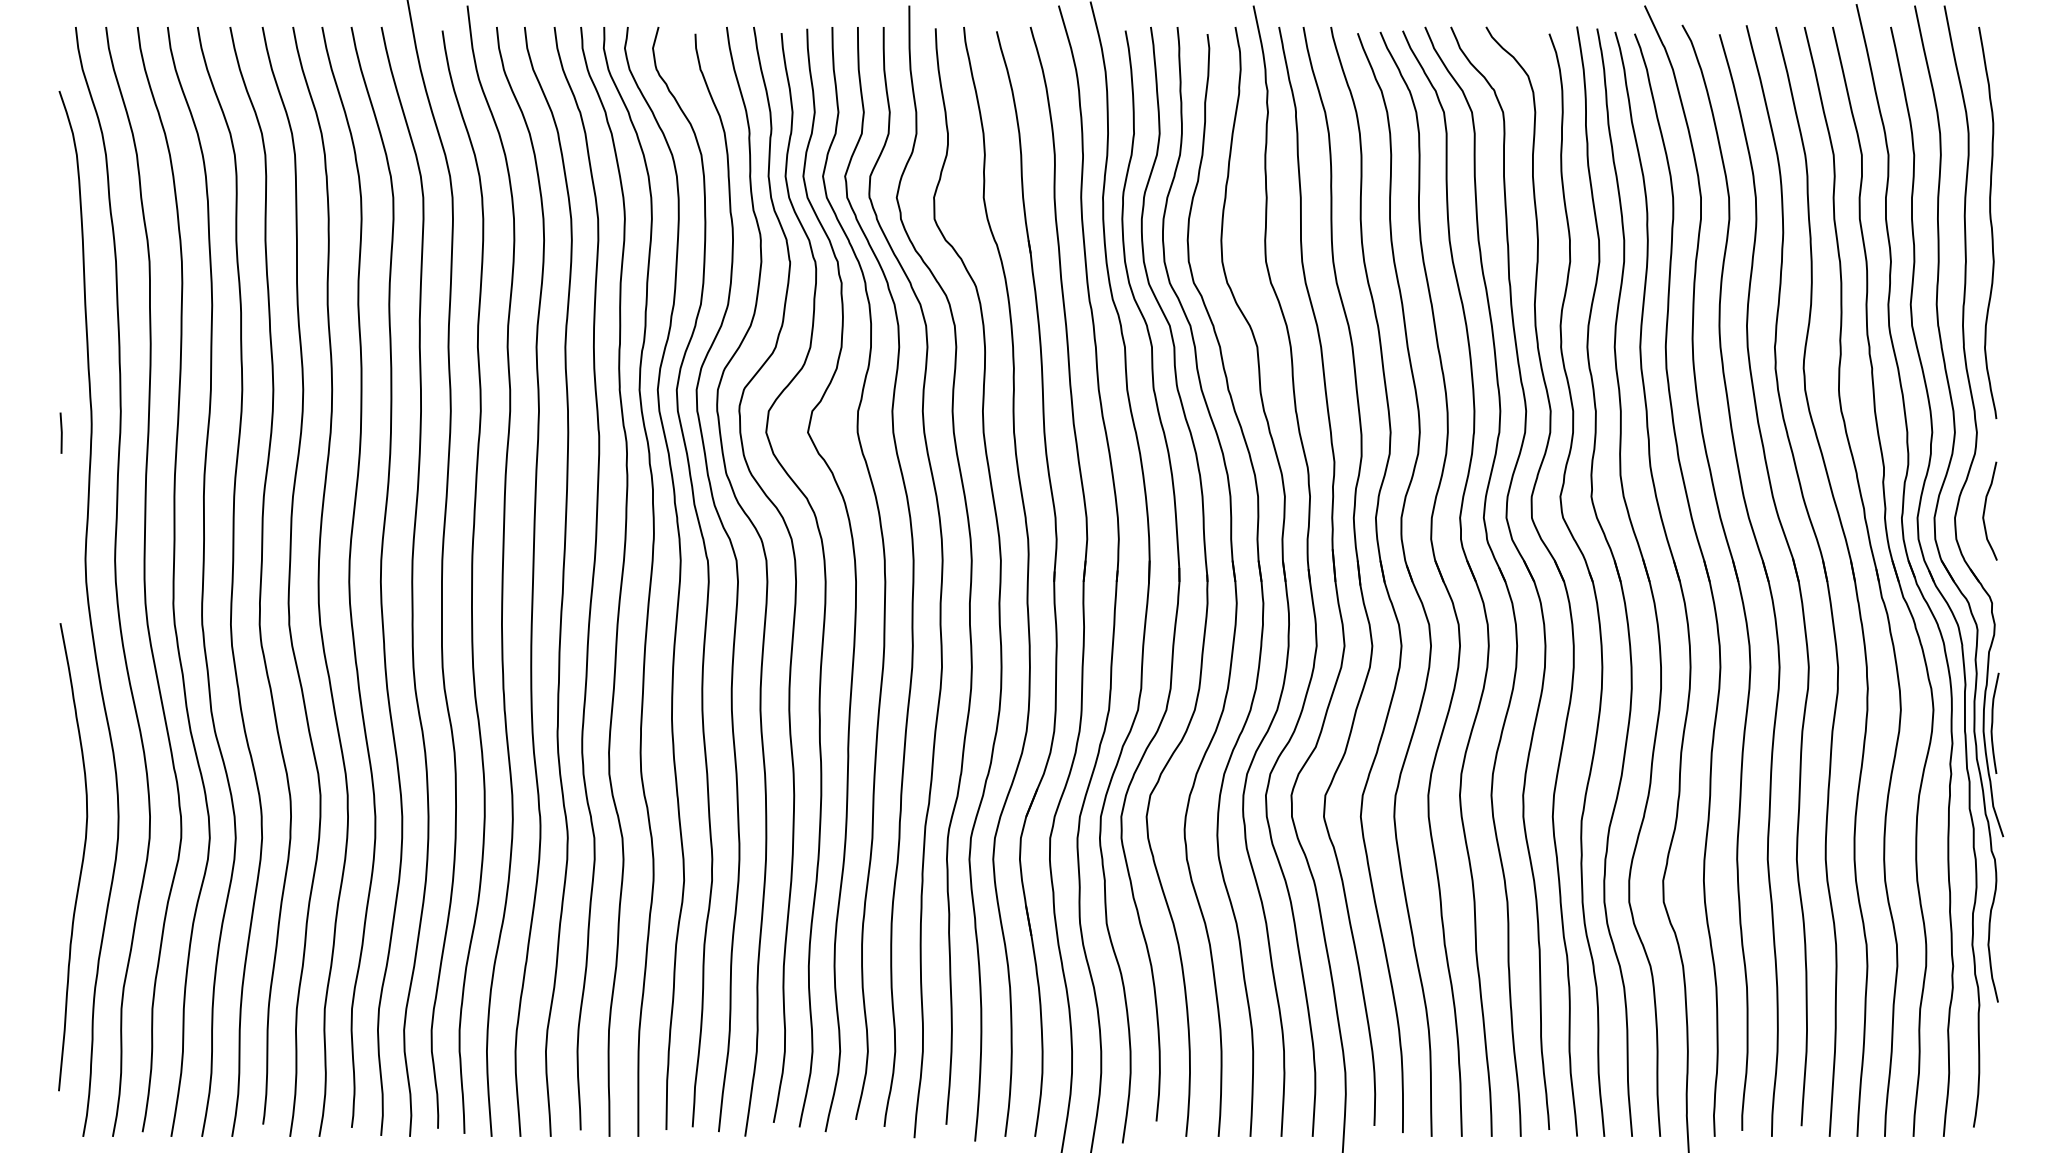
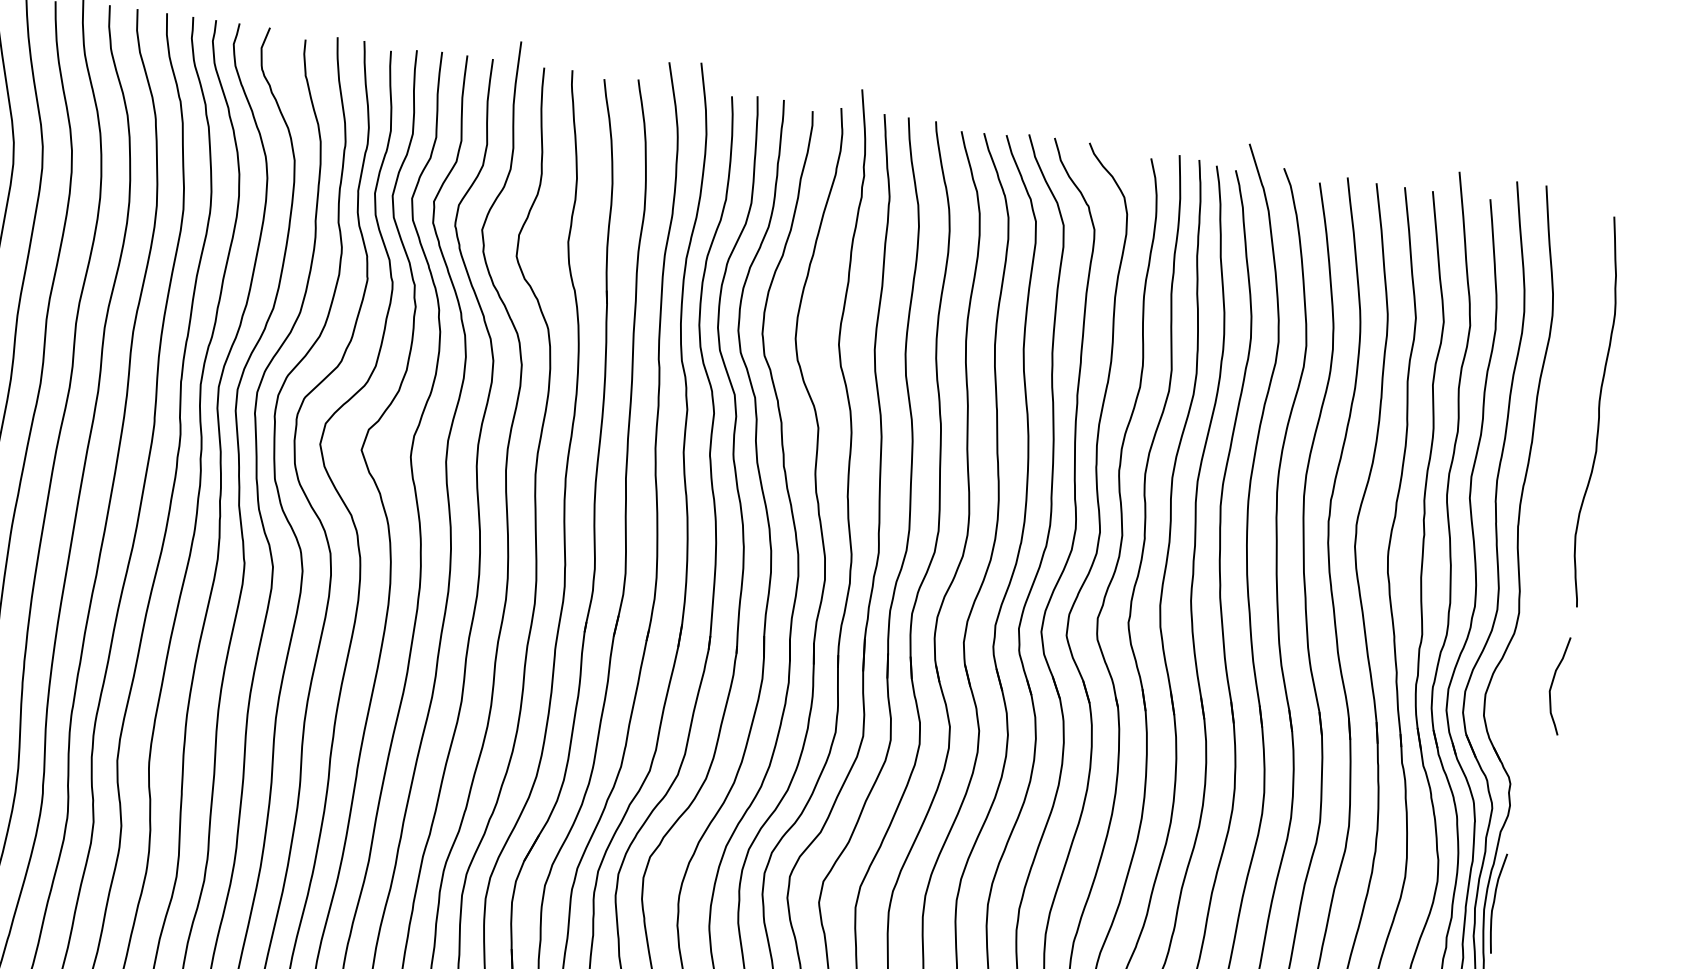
curve: (1990, 222) -> (1598, 411), moved
curve: (1985, 510) -> (1553, 684), moved

